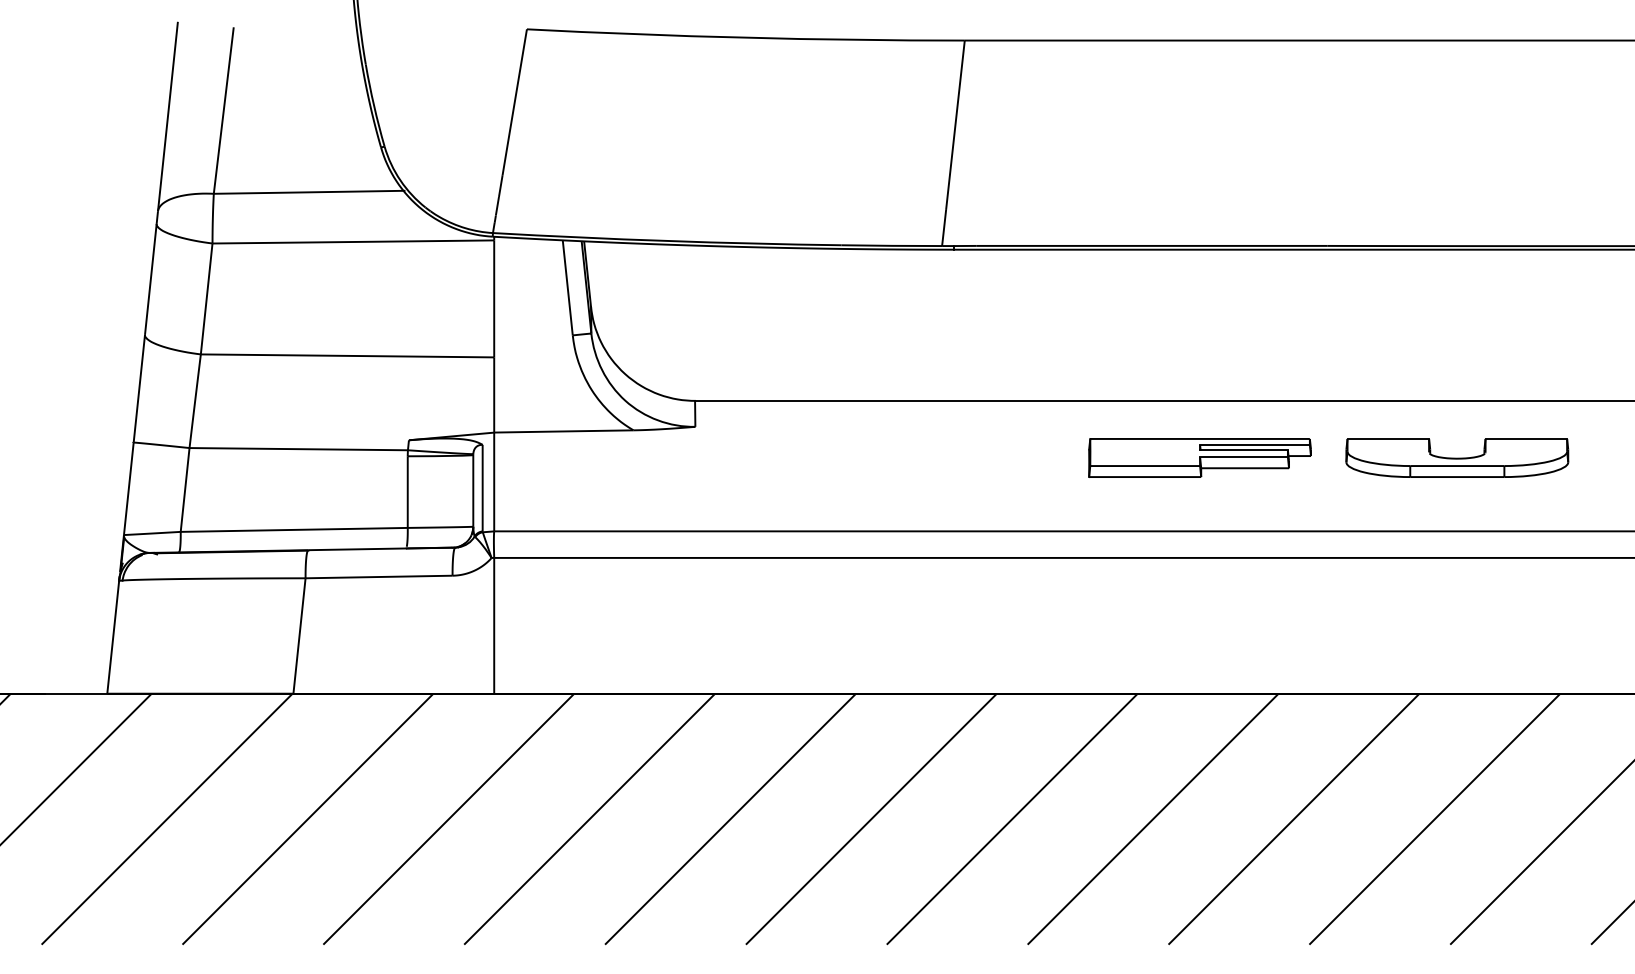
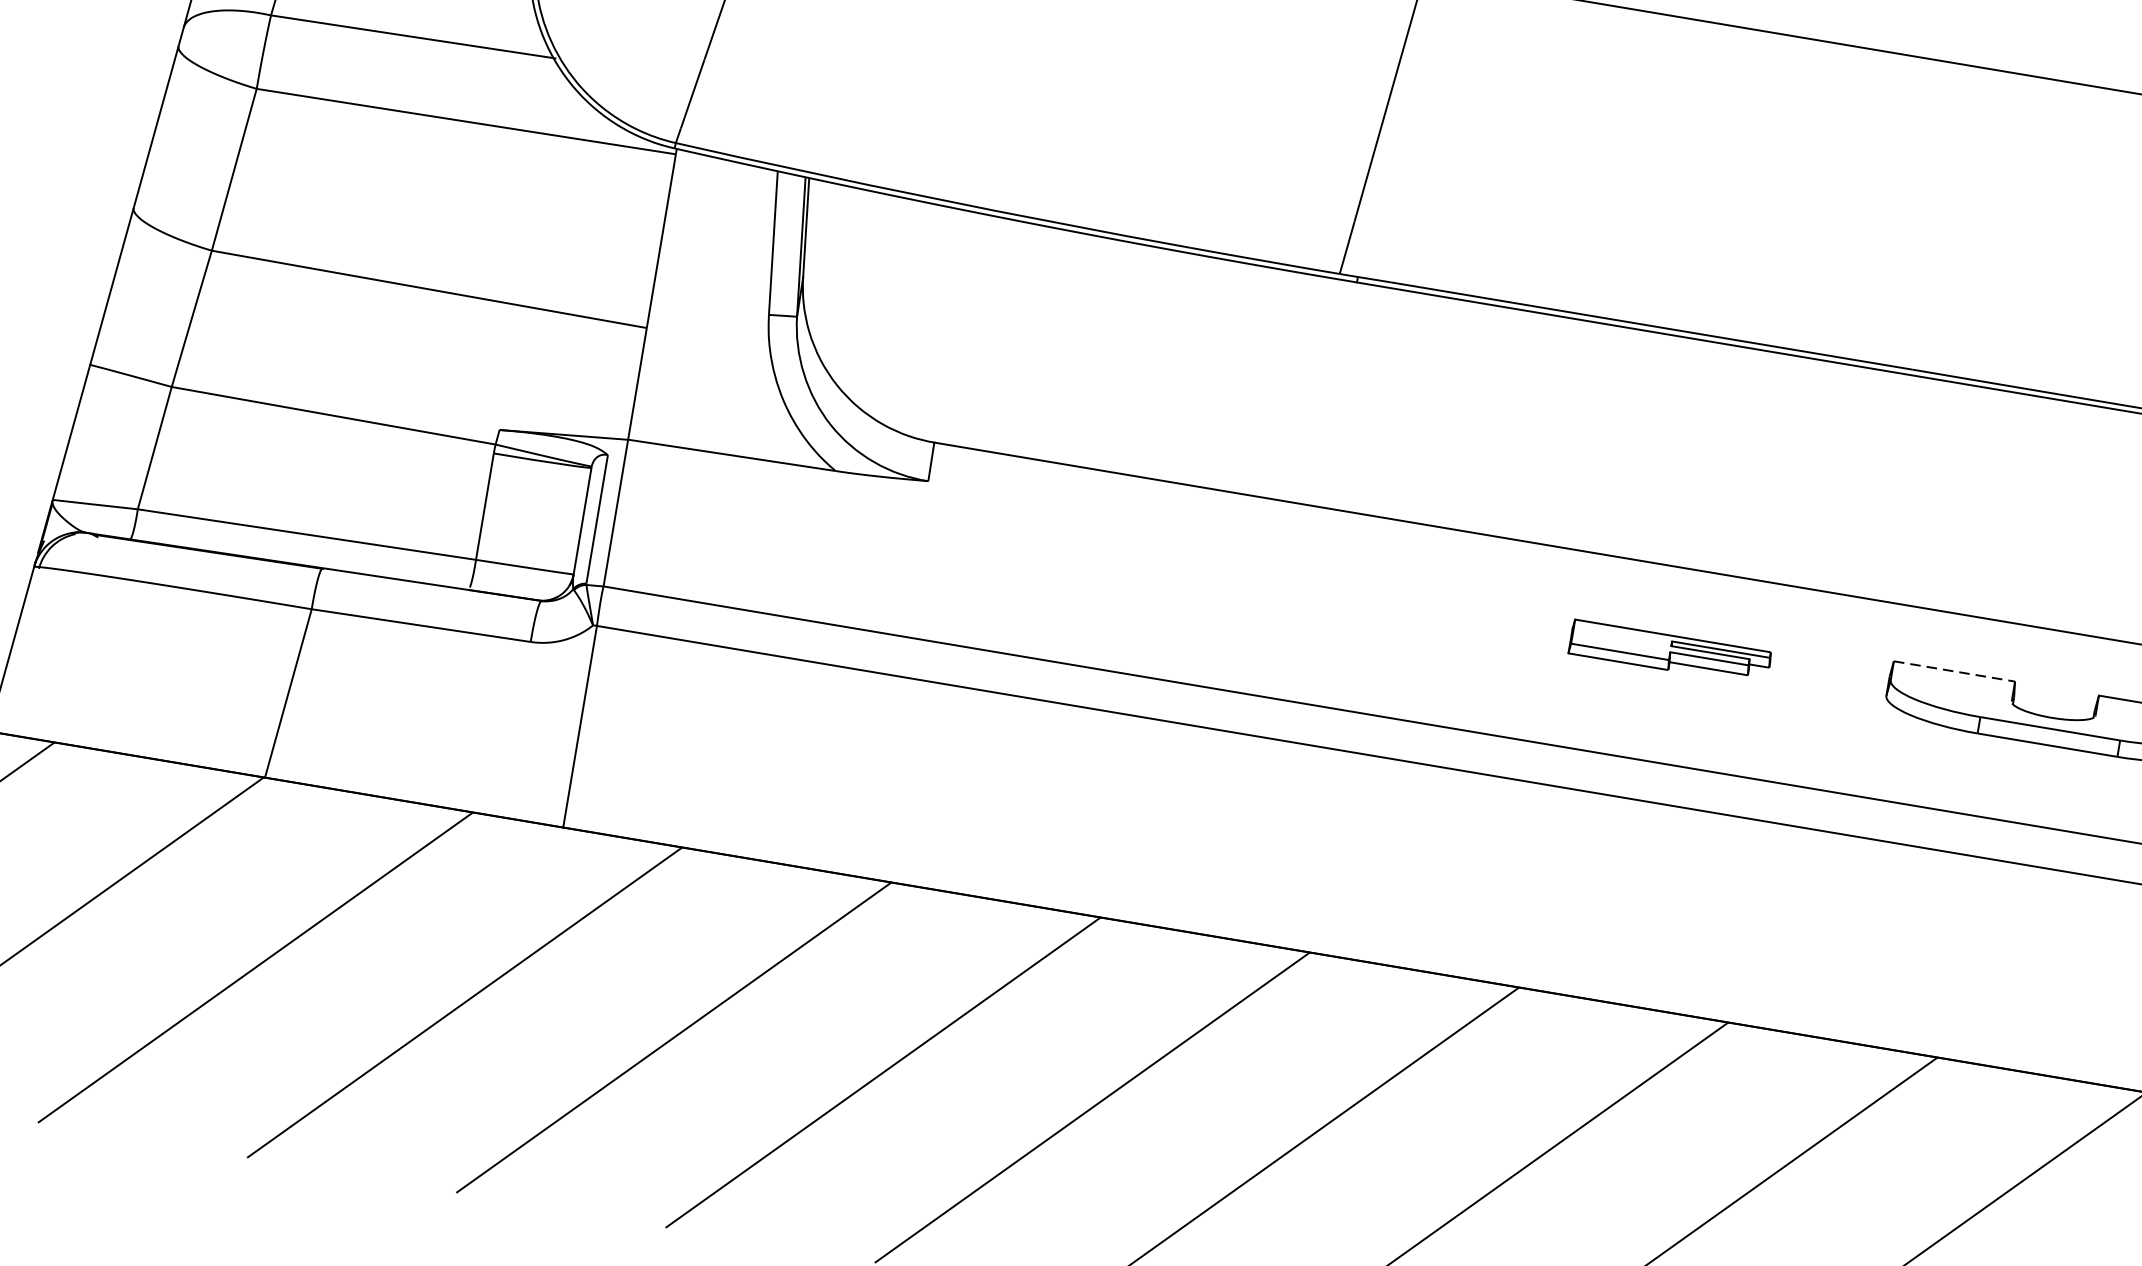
line: (1388, 438) -> (1954, 670), solid -> dashed
part: (1199, 457) -> (1669, 652), size x0.6

